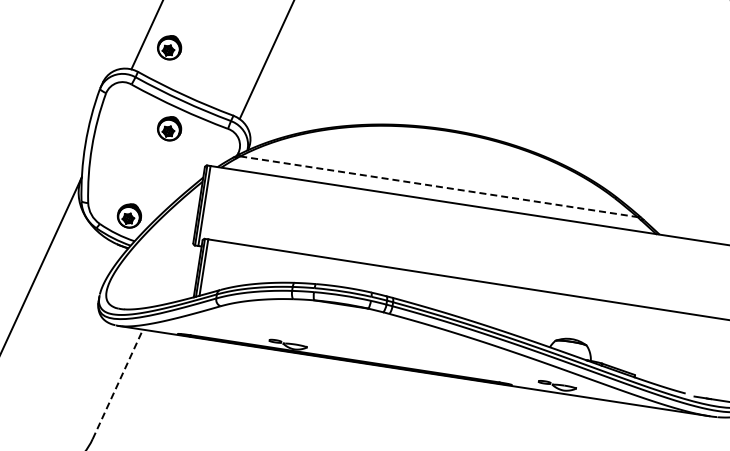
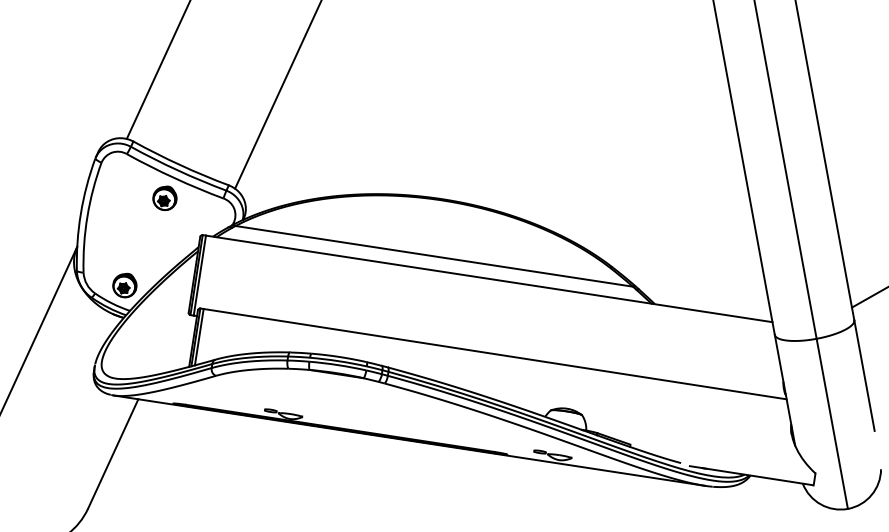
part: (169, 47) -> (164, 117), removed
line: (439, 186) -> (434, 256), dashed -> solid
line: (118, 383) -> (113, 453), dashed -> solid

